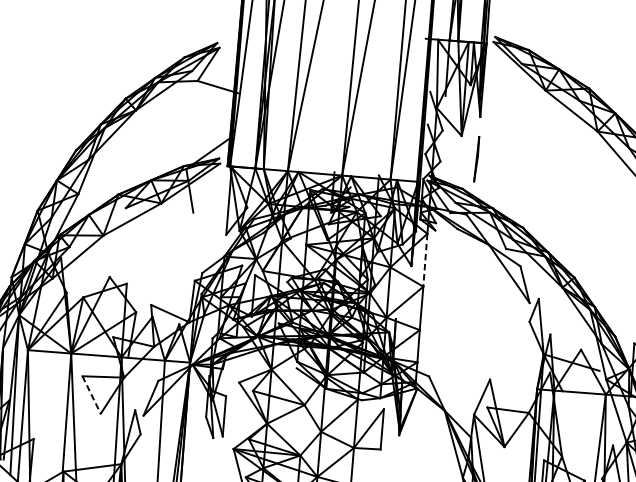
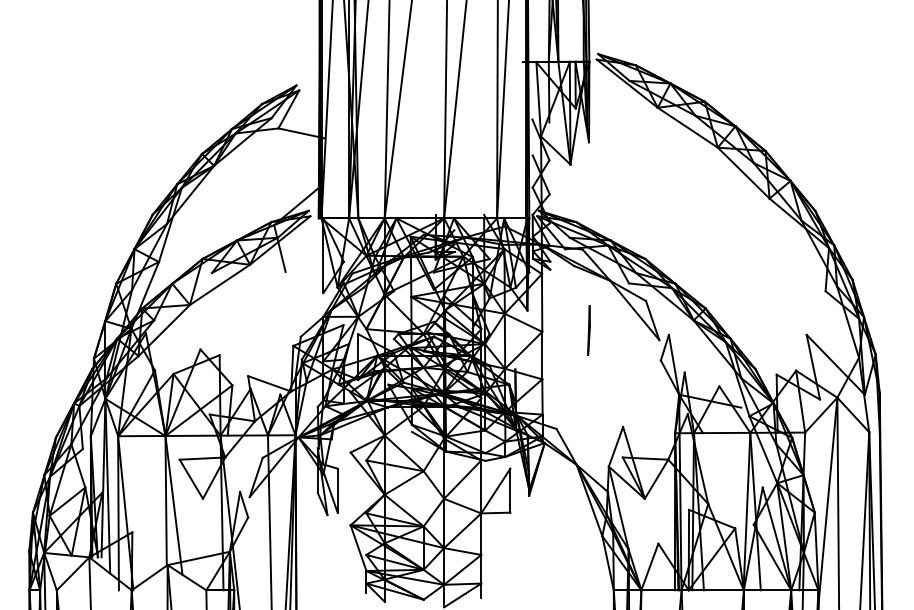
line: (476, 159) -> (588, 330), moved
line: (425, 259) -> (542, 302), dashed -> solid
line: (91, 395) -> (191, 479), dashed -> solid

